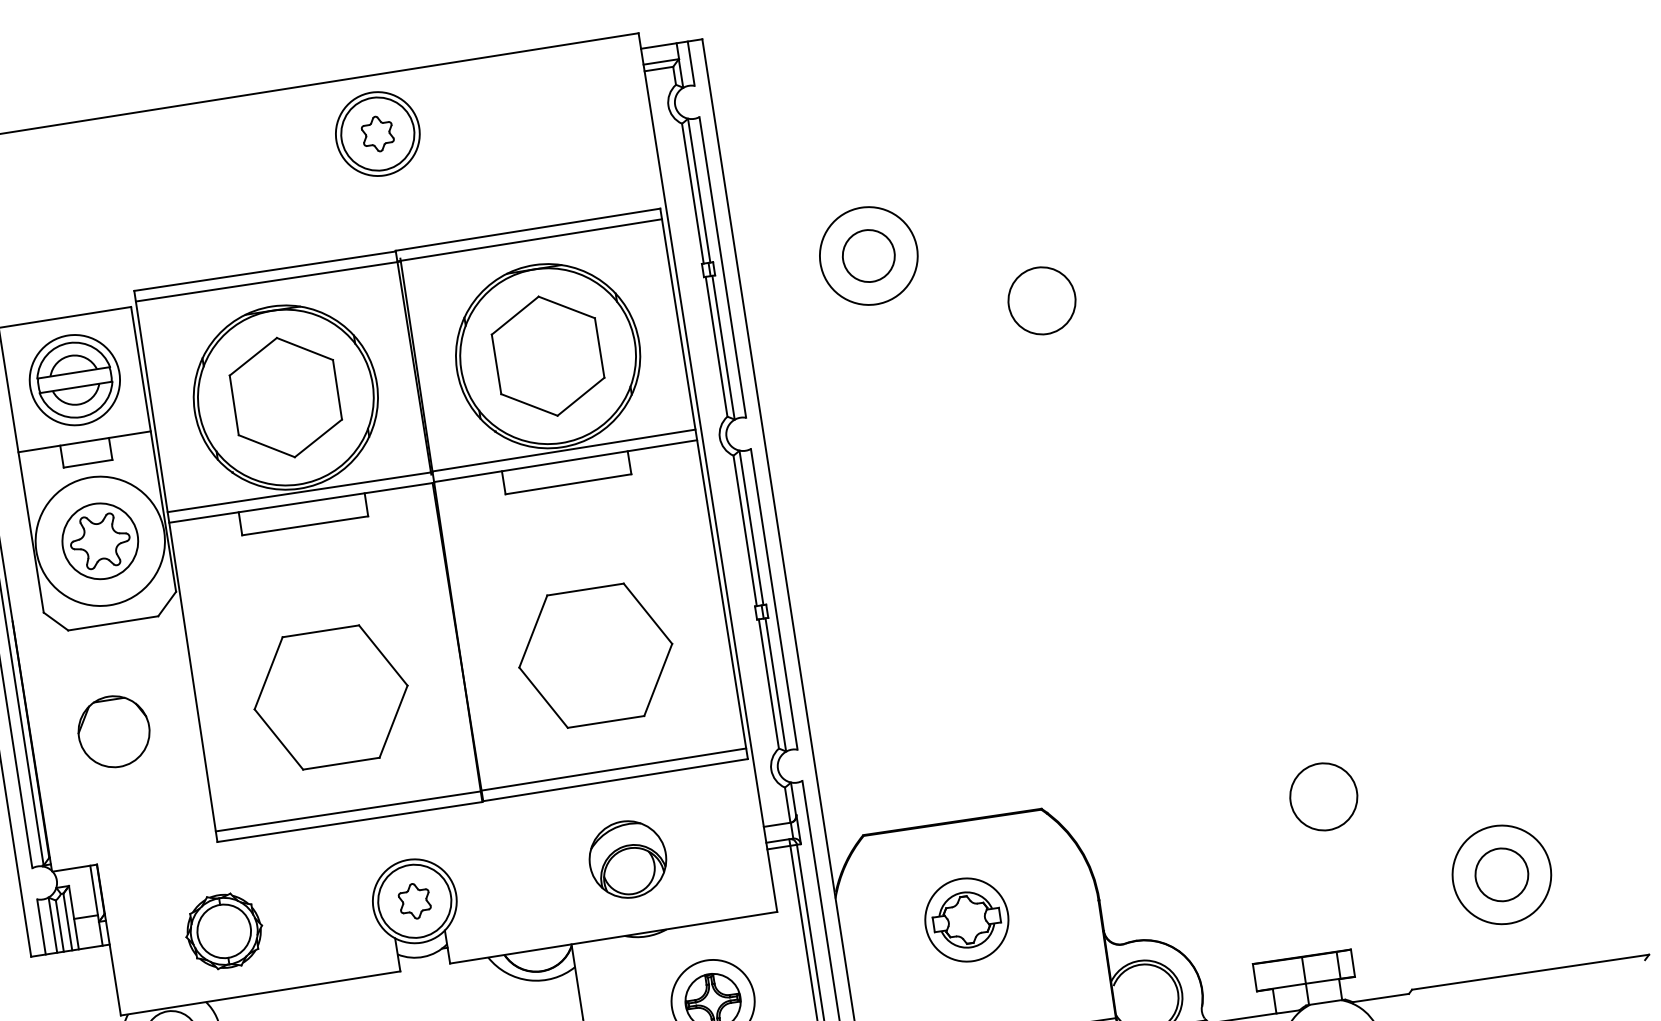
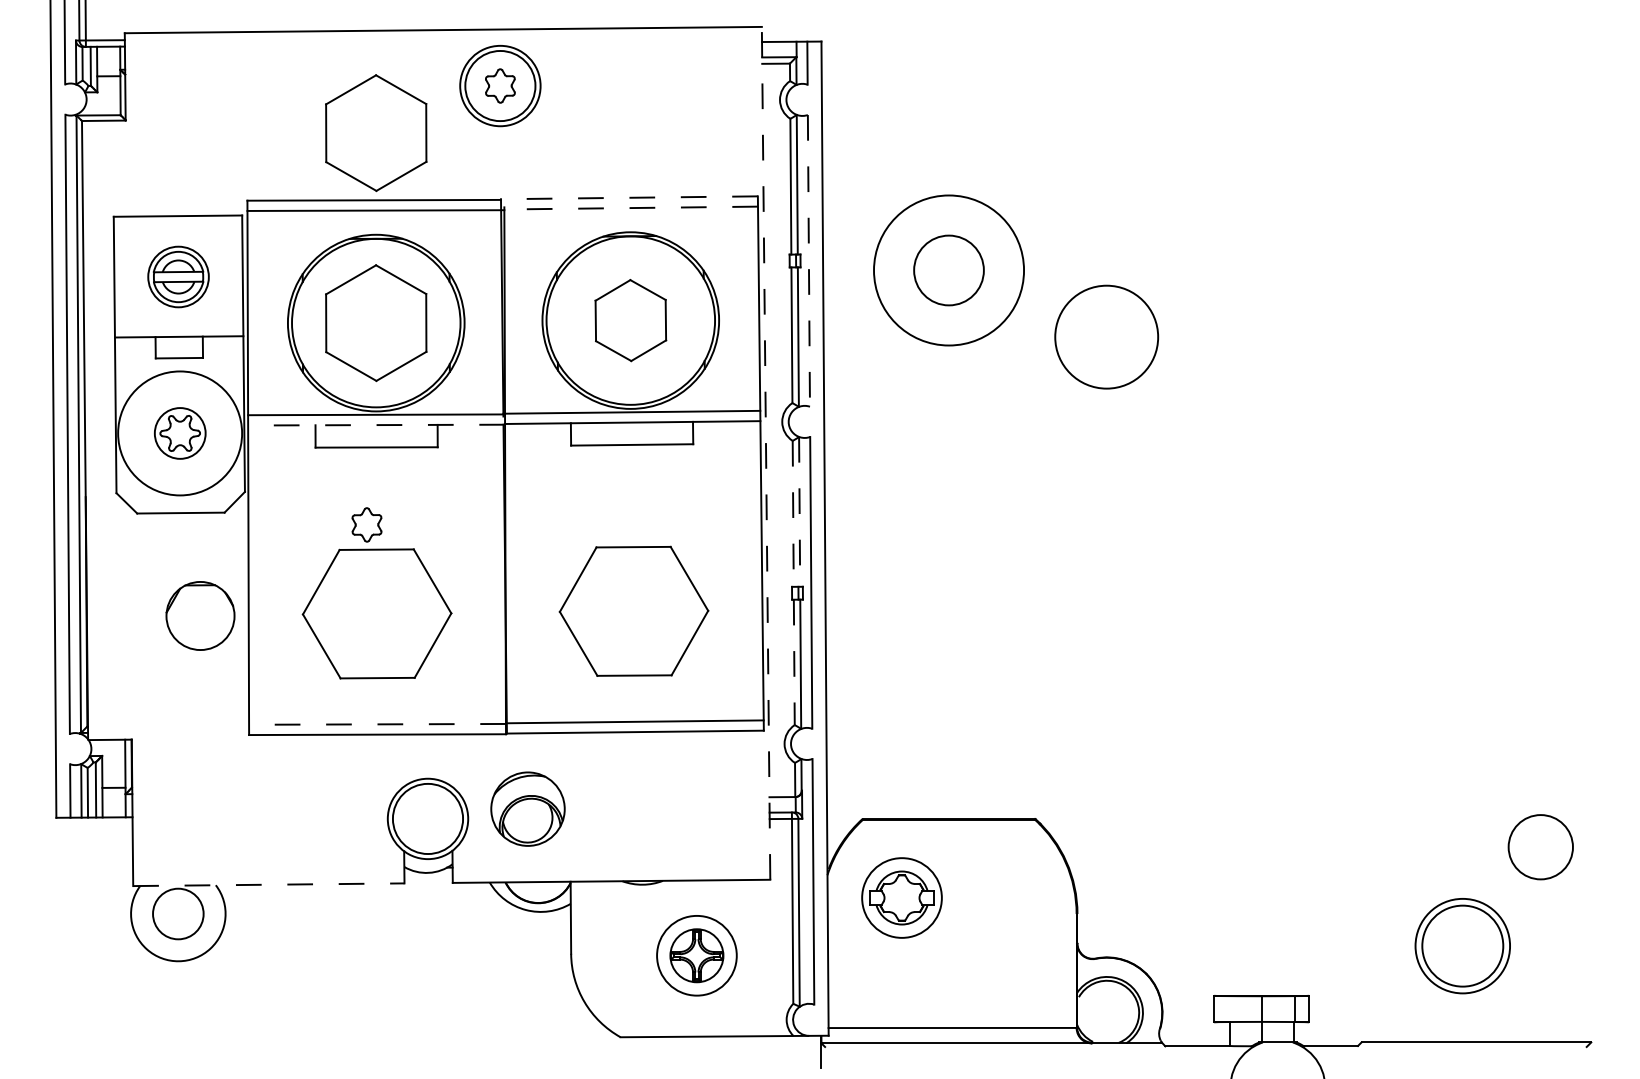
part: (257, 200) -> (376, 132), added
line: (526, 229) -> (628, 197), solid -> dashed
line: (529, 240) -> (629, 208), solid -> dashed
circle: (868, 256) -> (948, 270), size x1.4
circle: (868, 256) -> (948, 270), size x1.6
line: (722, 267) -> (808, 260), solid -> dashed
circle: (1042, 301) -> (1107, 337), size x1.6
part: (547, 356) -> (630, 320), size x0.7
part: (74, 379) -> (178, 276), size x0.7
line: (708, 471) -> (766, 452), solid -> dashed
line: (301, 503) -> (376, 425), solid -> dashed
line: (751, 527) -> (799, 511), solid -> dashed
line: (745, 530) -> (793, 513), solid -> dashed
part: (100, 541) -> (180, 433), size x0.7
line: (769, 684) -> (794, 662), solid -> dashed
part: (113, 731) -> (200, 615), moved
circle: (1323, 797) -> (1540, 847), moved
line: (348, 811) -> (377, 724), solid -> dashed
part: (627, 858) -> (527, 808), moved
circle: (1501, 874) -> (1462, 945), size x1.6
part: (414, 900) -> (366, 524), moved
part: (966, 919) -> (901, 897), moved
part: (223, 931) -> (242, 820), removed
line: (260, 993) -> (268, 884), solid -> dashed

